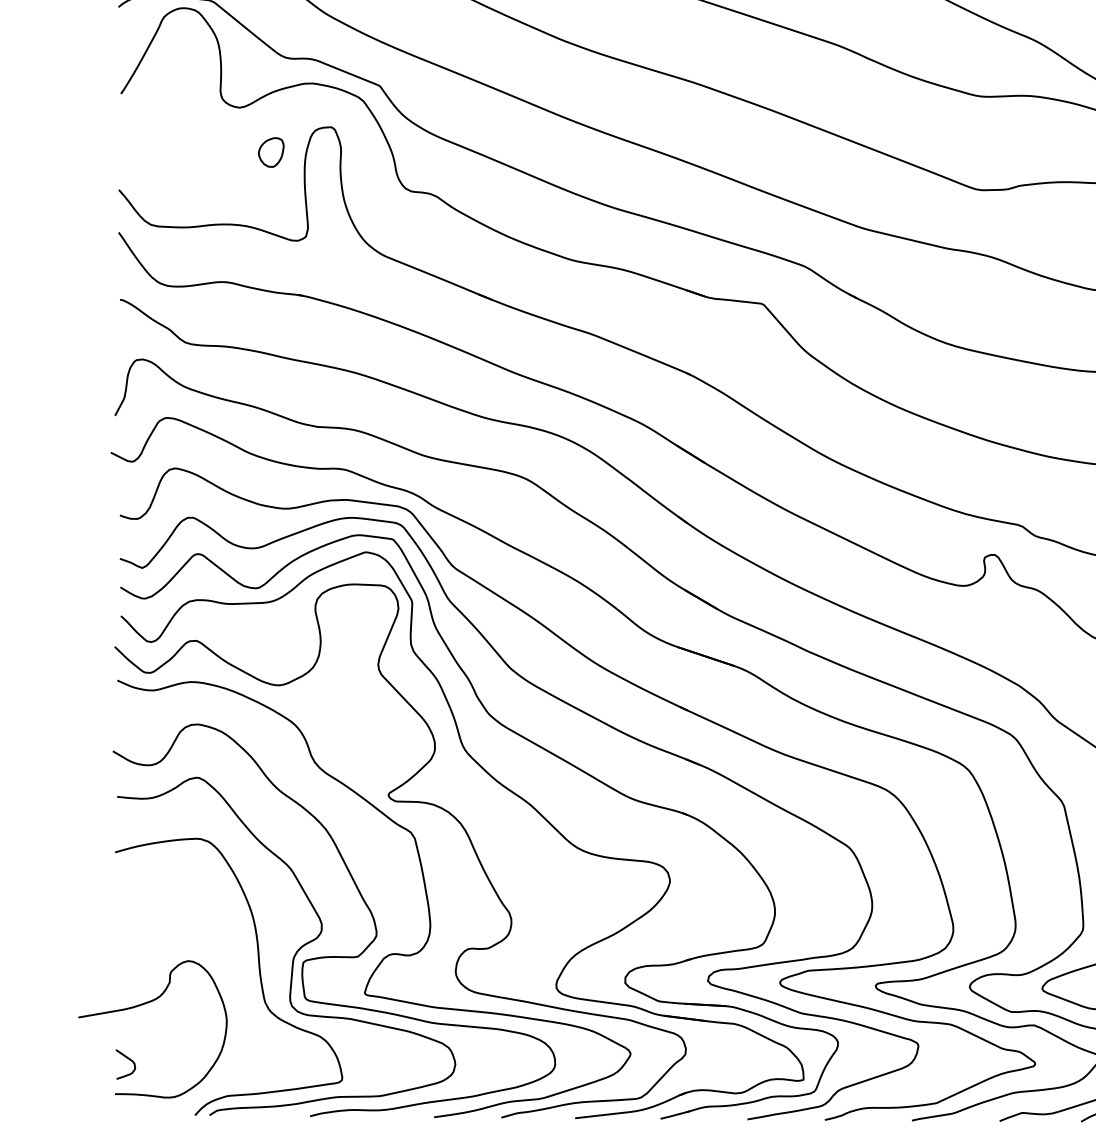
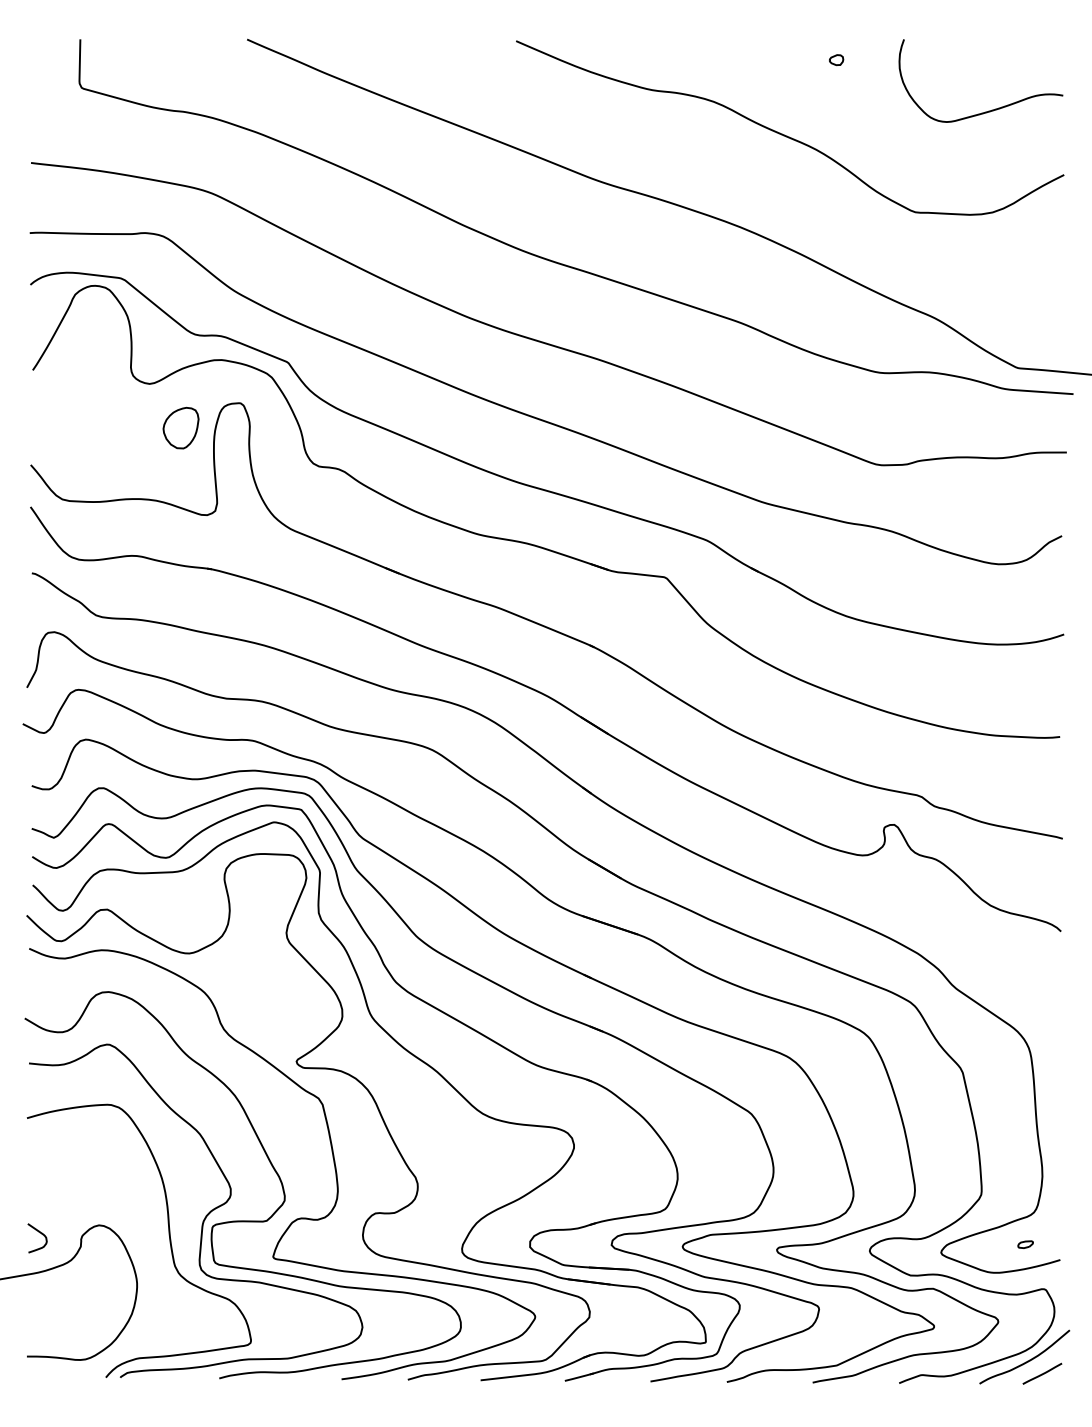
part: (270, 151) -> (180, 427), size x1.43
curve: (129, 1060) -> (41, 1234), moved

